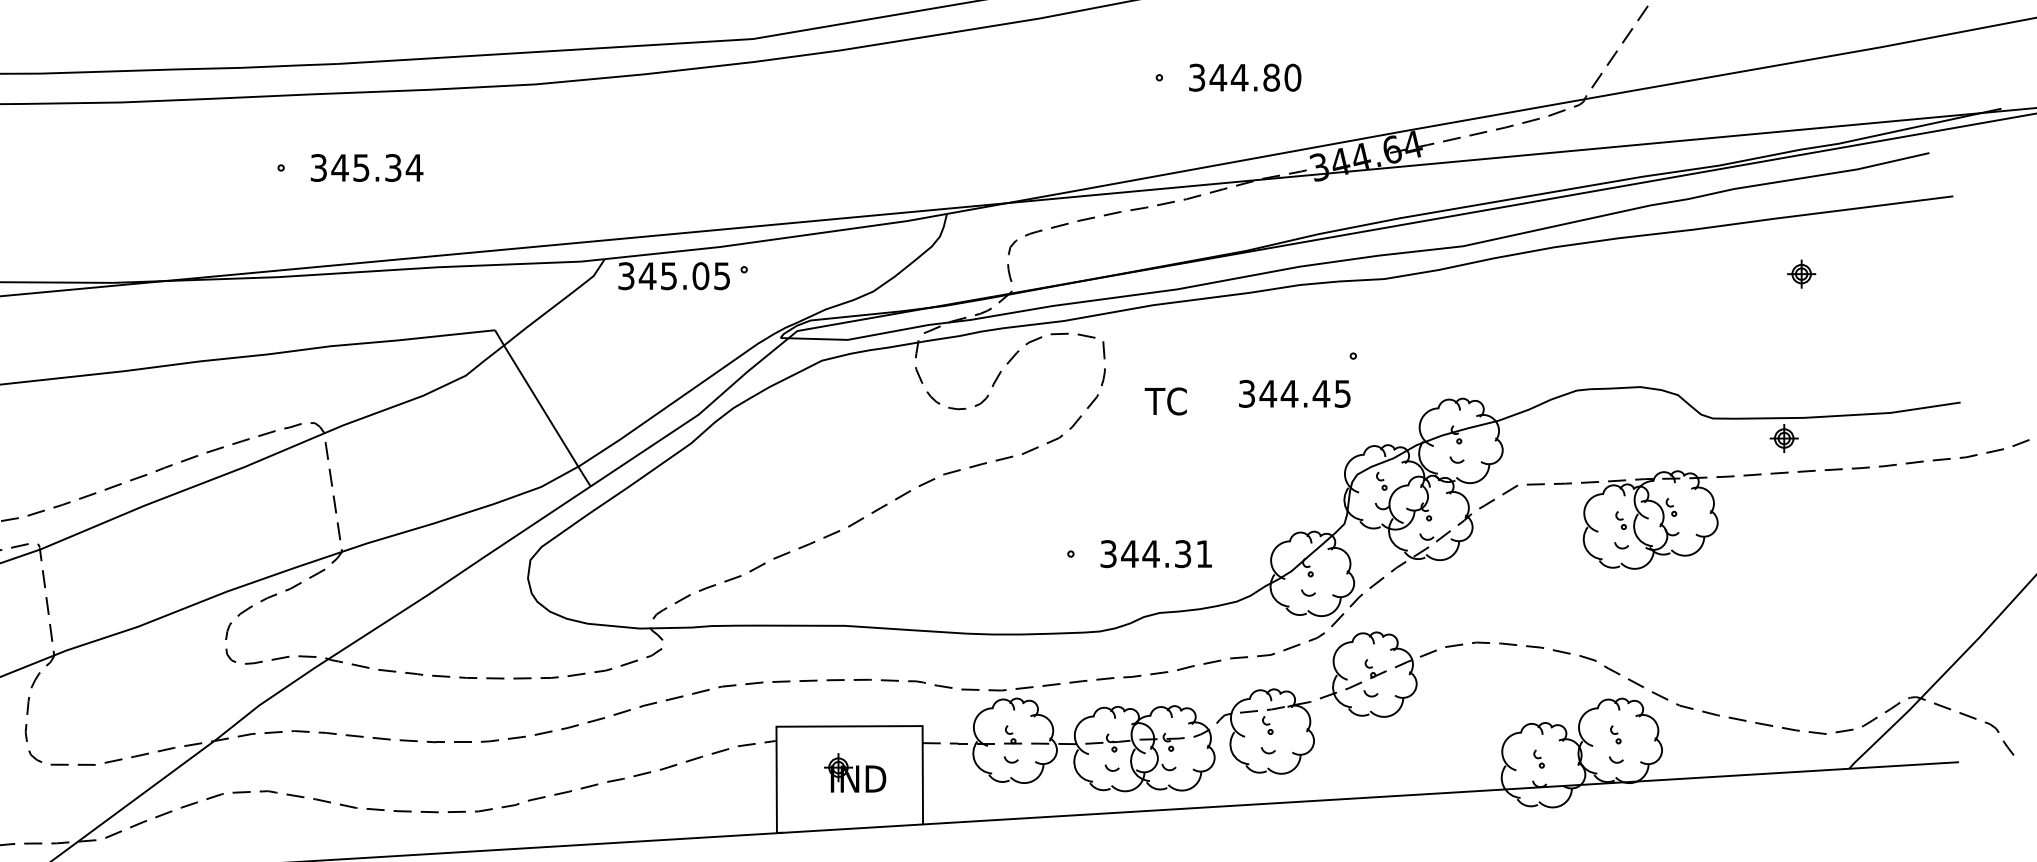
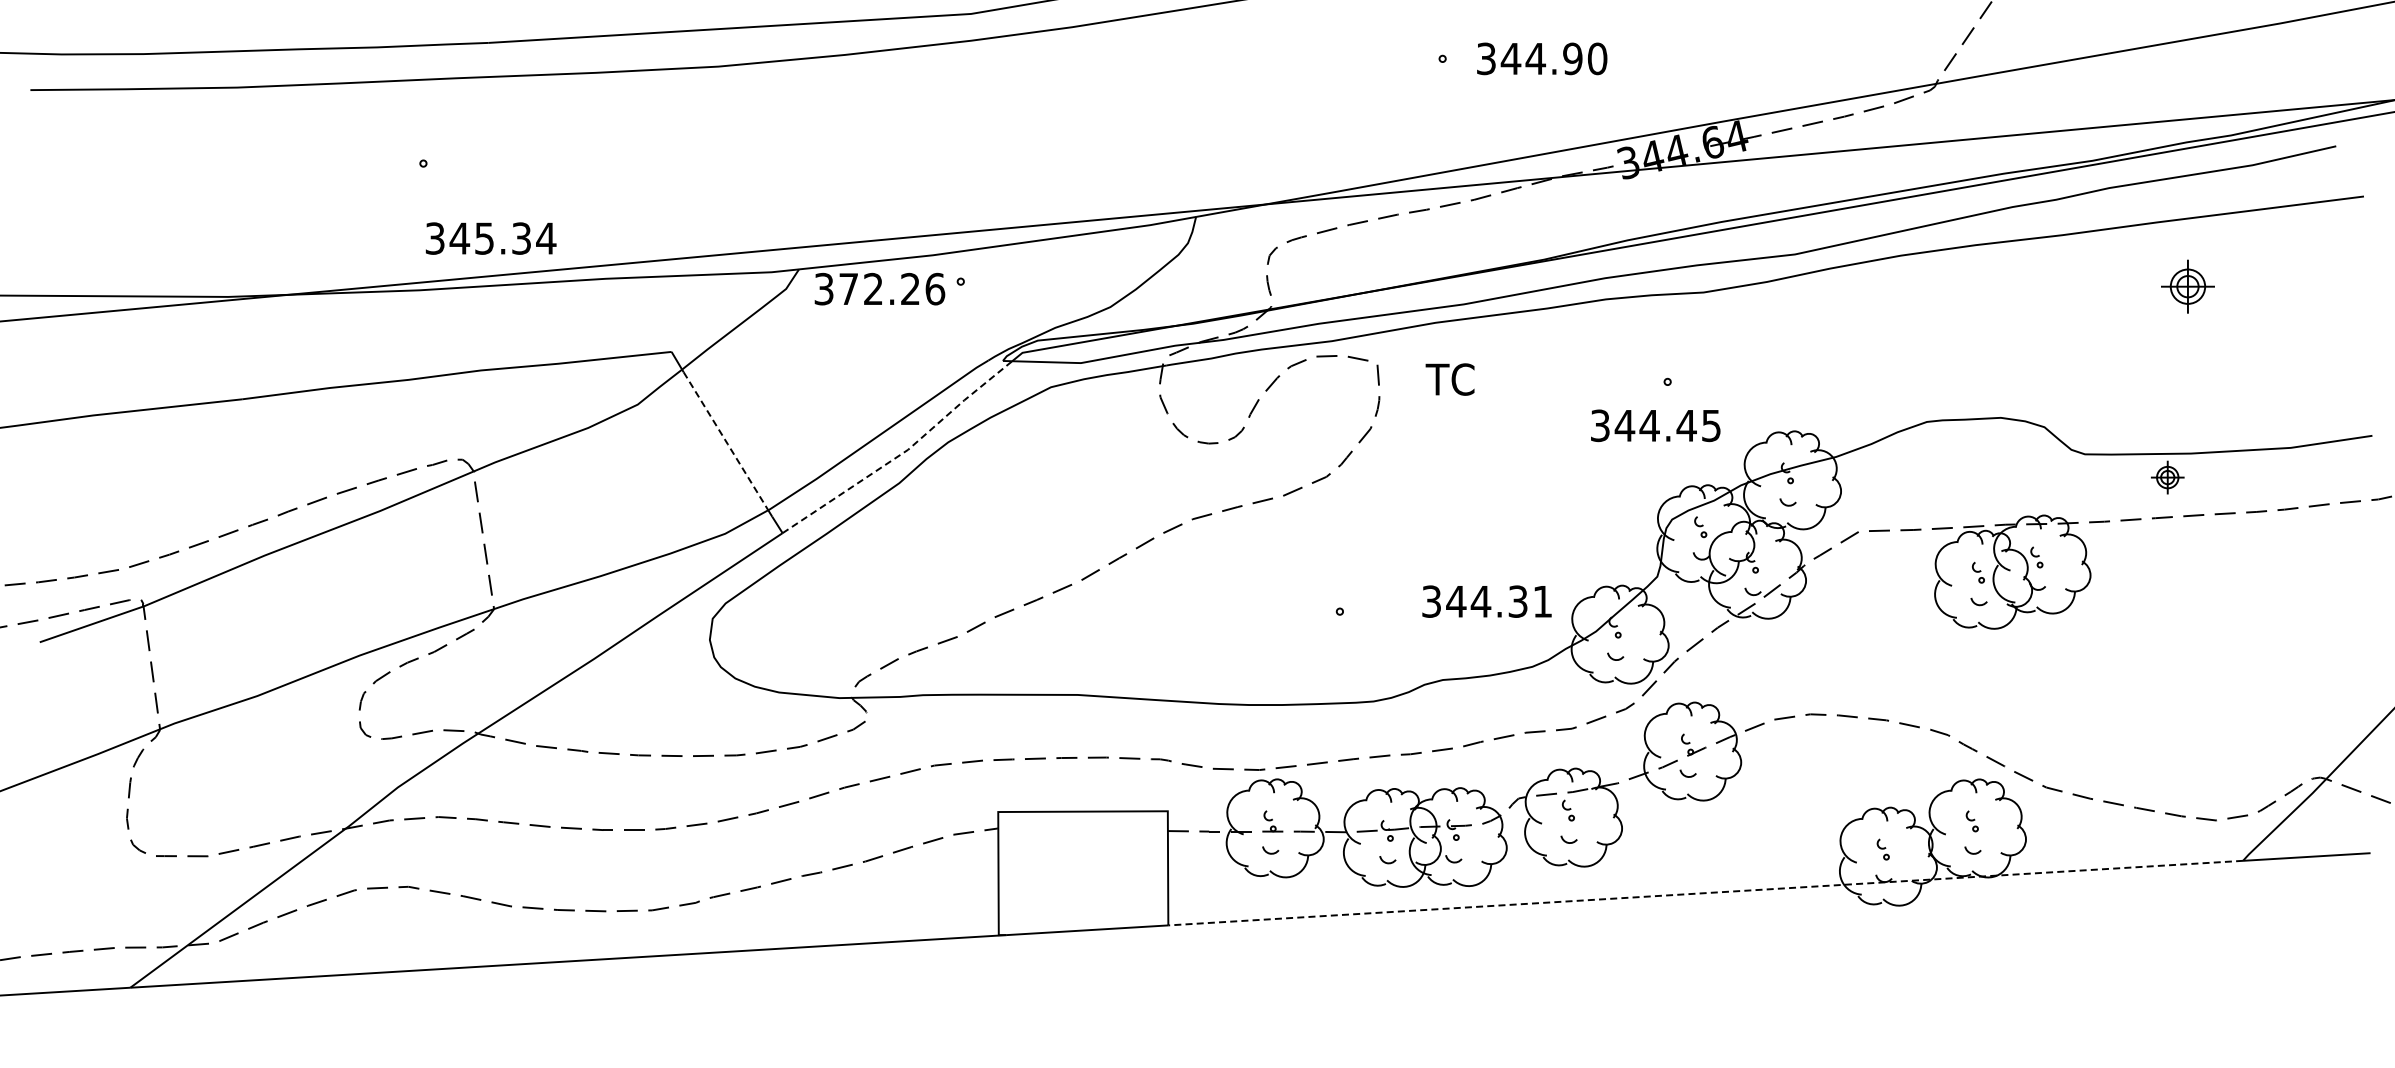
text: (1271, 77) -> (1572, 58), 344.80 -> 344.90
text: (366, 167) -> (490, 238), moved
part: (1801, 273) -> (2187, 286), size x1.6
text: (684, 275) -> (891, 288), 345.05 -> 372.26
text: (1294, 393) -> (1655, 425), moved
text: (1165, 401) -> (1449, 379), moved
line: (542, 407) -> (726, 441), solid -> dashed
line: (694, 417) -> (903, 453), solid -> dashed
text: (1155, 553) -> (1486, 601), moved
part: (855, 772) -> (1089, 865), removed
line: (1385, 796) -> (1705, 893), solid -> dashed

